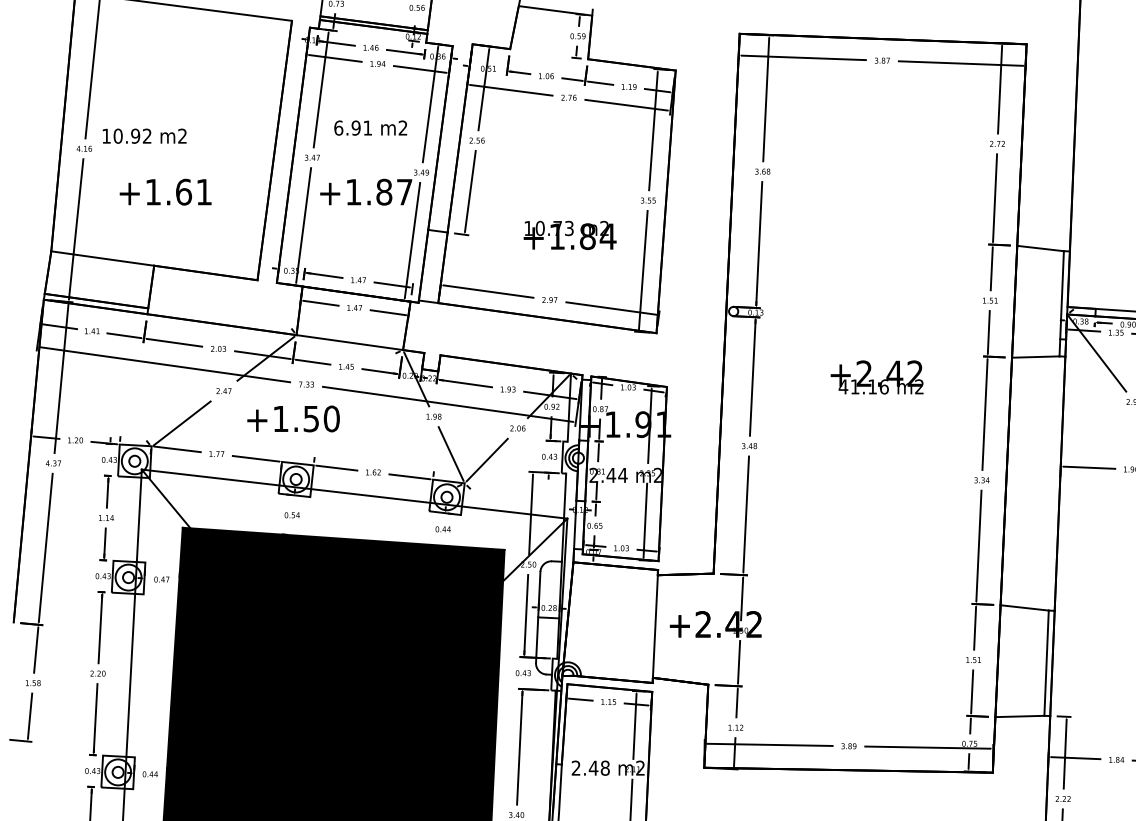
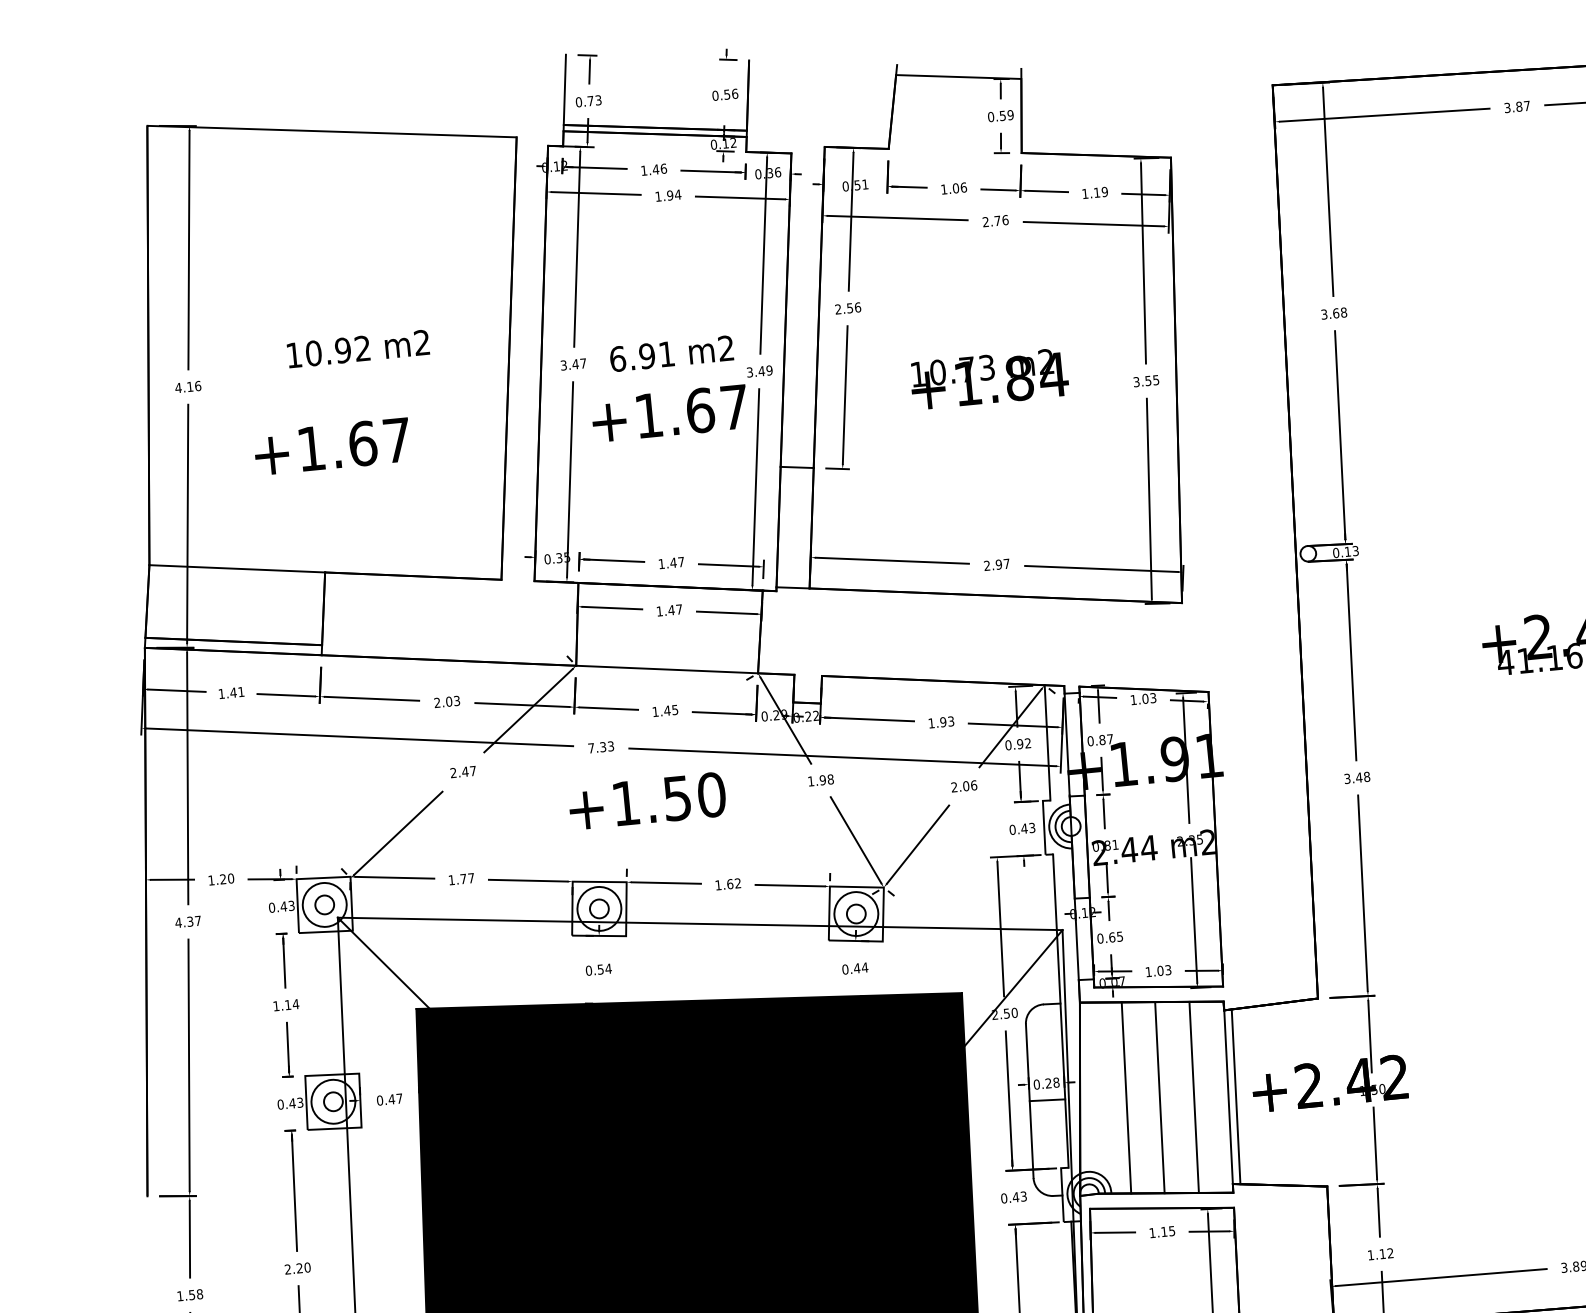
text: (370, 127) -> (671, 352), moved
text: (144, 135) -> (357, 347), moved
text: (384, 191) -> (700, 409), +1.87 -> +1.67
text: (203, 192) -> (395, 440), +1.61 -> +1.67
text: (569, 234) -> (988, 377), moved
text: (293, 418) -> (647, 800), moved
line: (595, 620) -> (1126, 1096), added
line: (614, 622) -> (1159, 1097), added
line: (634, 624) -> (1193, 1097), added
line: (659, 626) -> (1235, 1096), added

